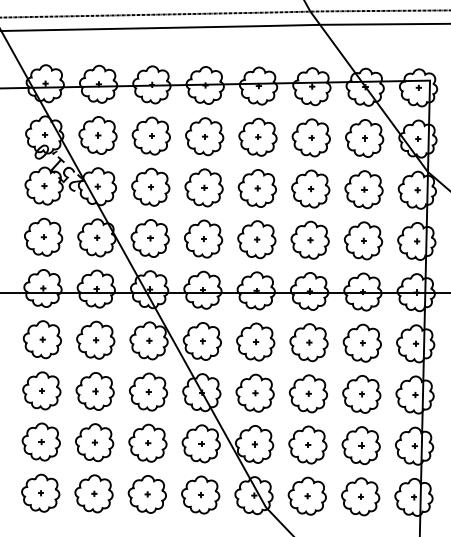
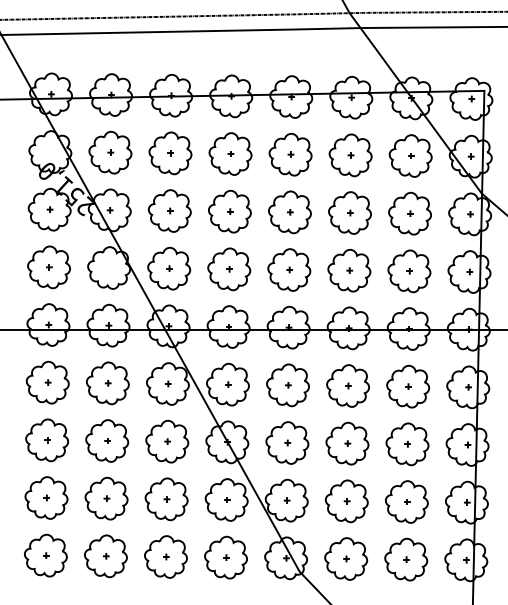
part: (44, 134) -> (50, 151), removed
part: (97, 237) -> (109, 267), removed

